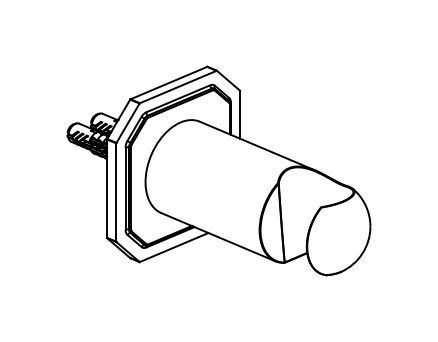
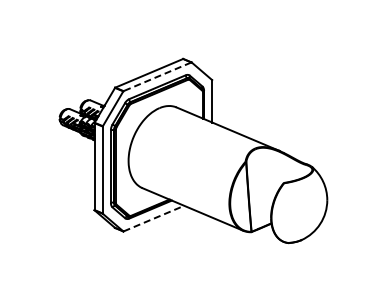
line: (178, 86) -> (157, 76), solid -> dashed
line: (173, 247) -> (153, 218), solid -> dashed

